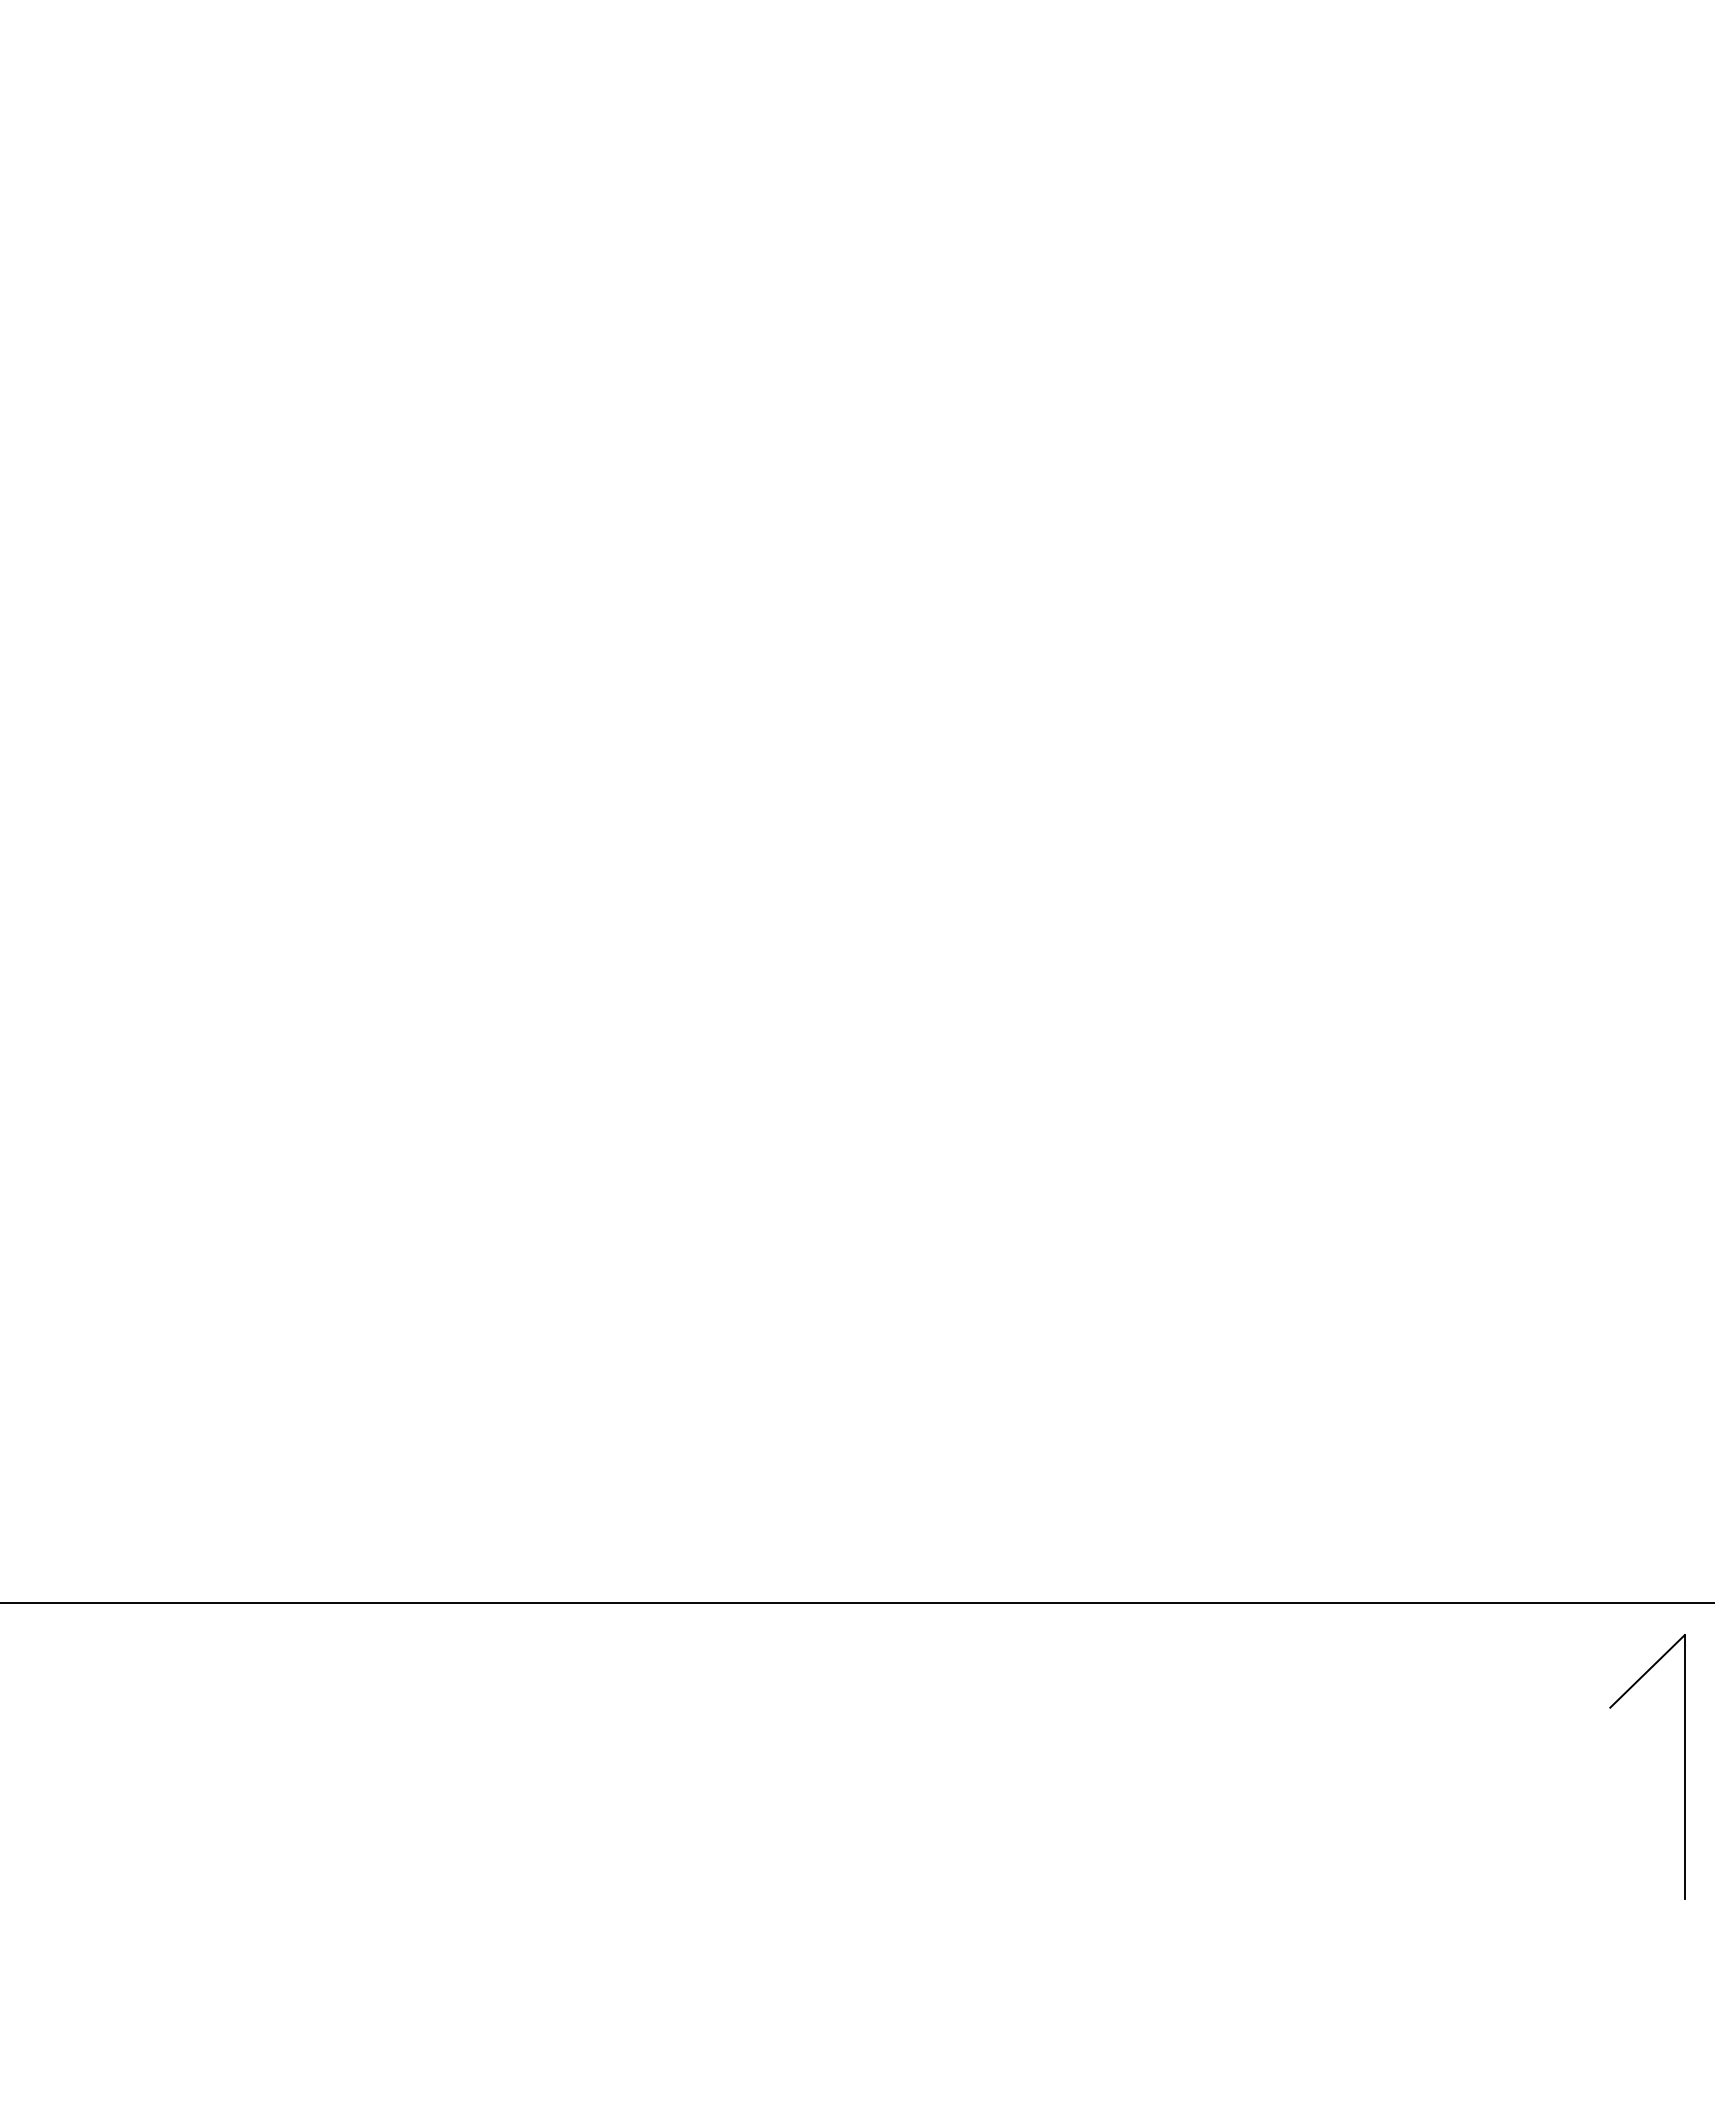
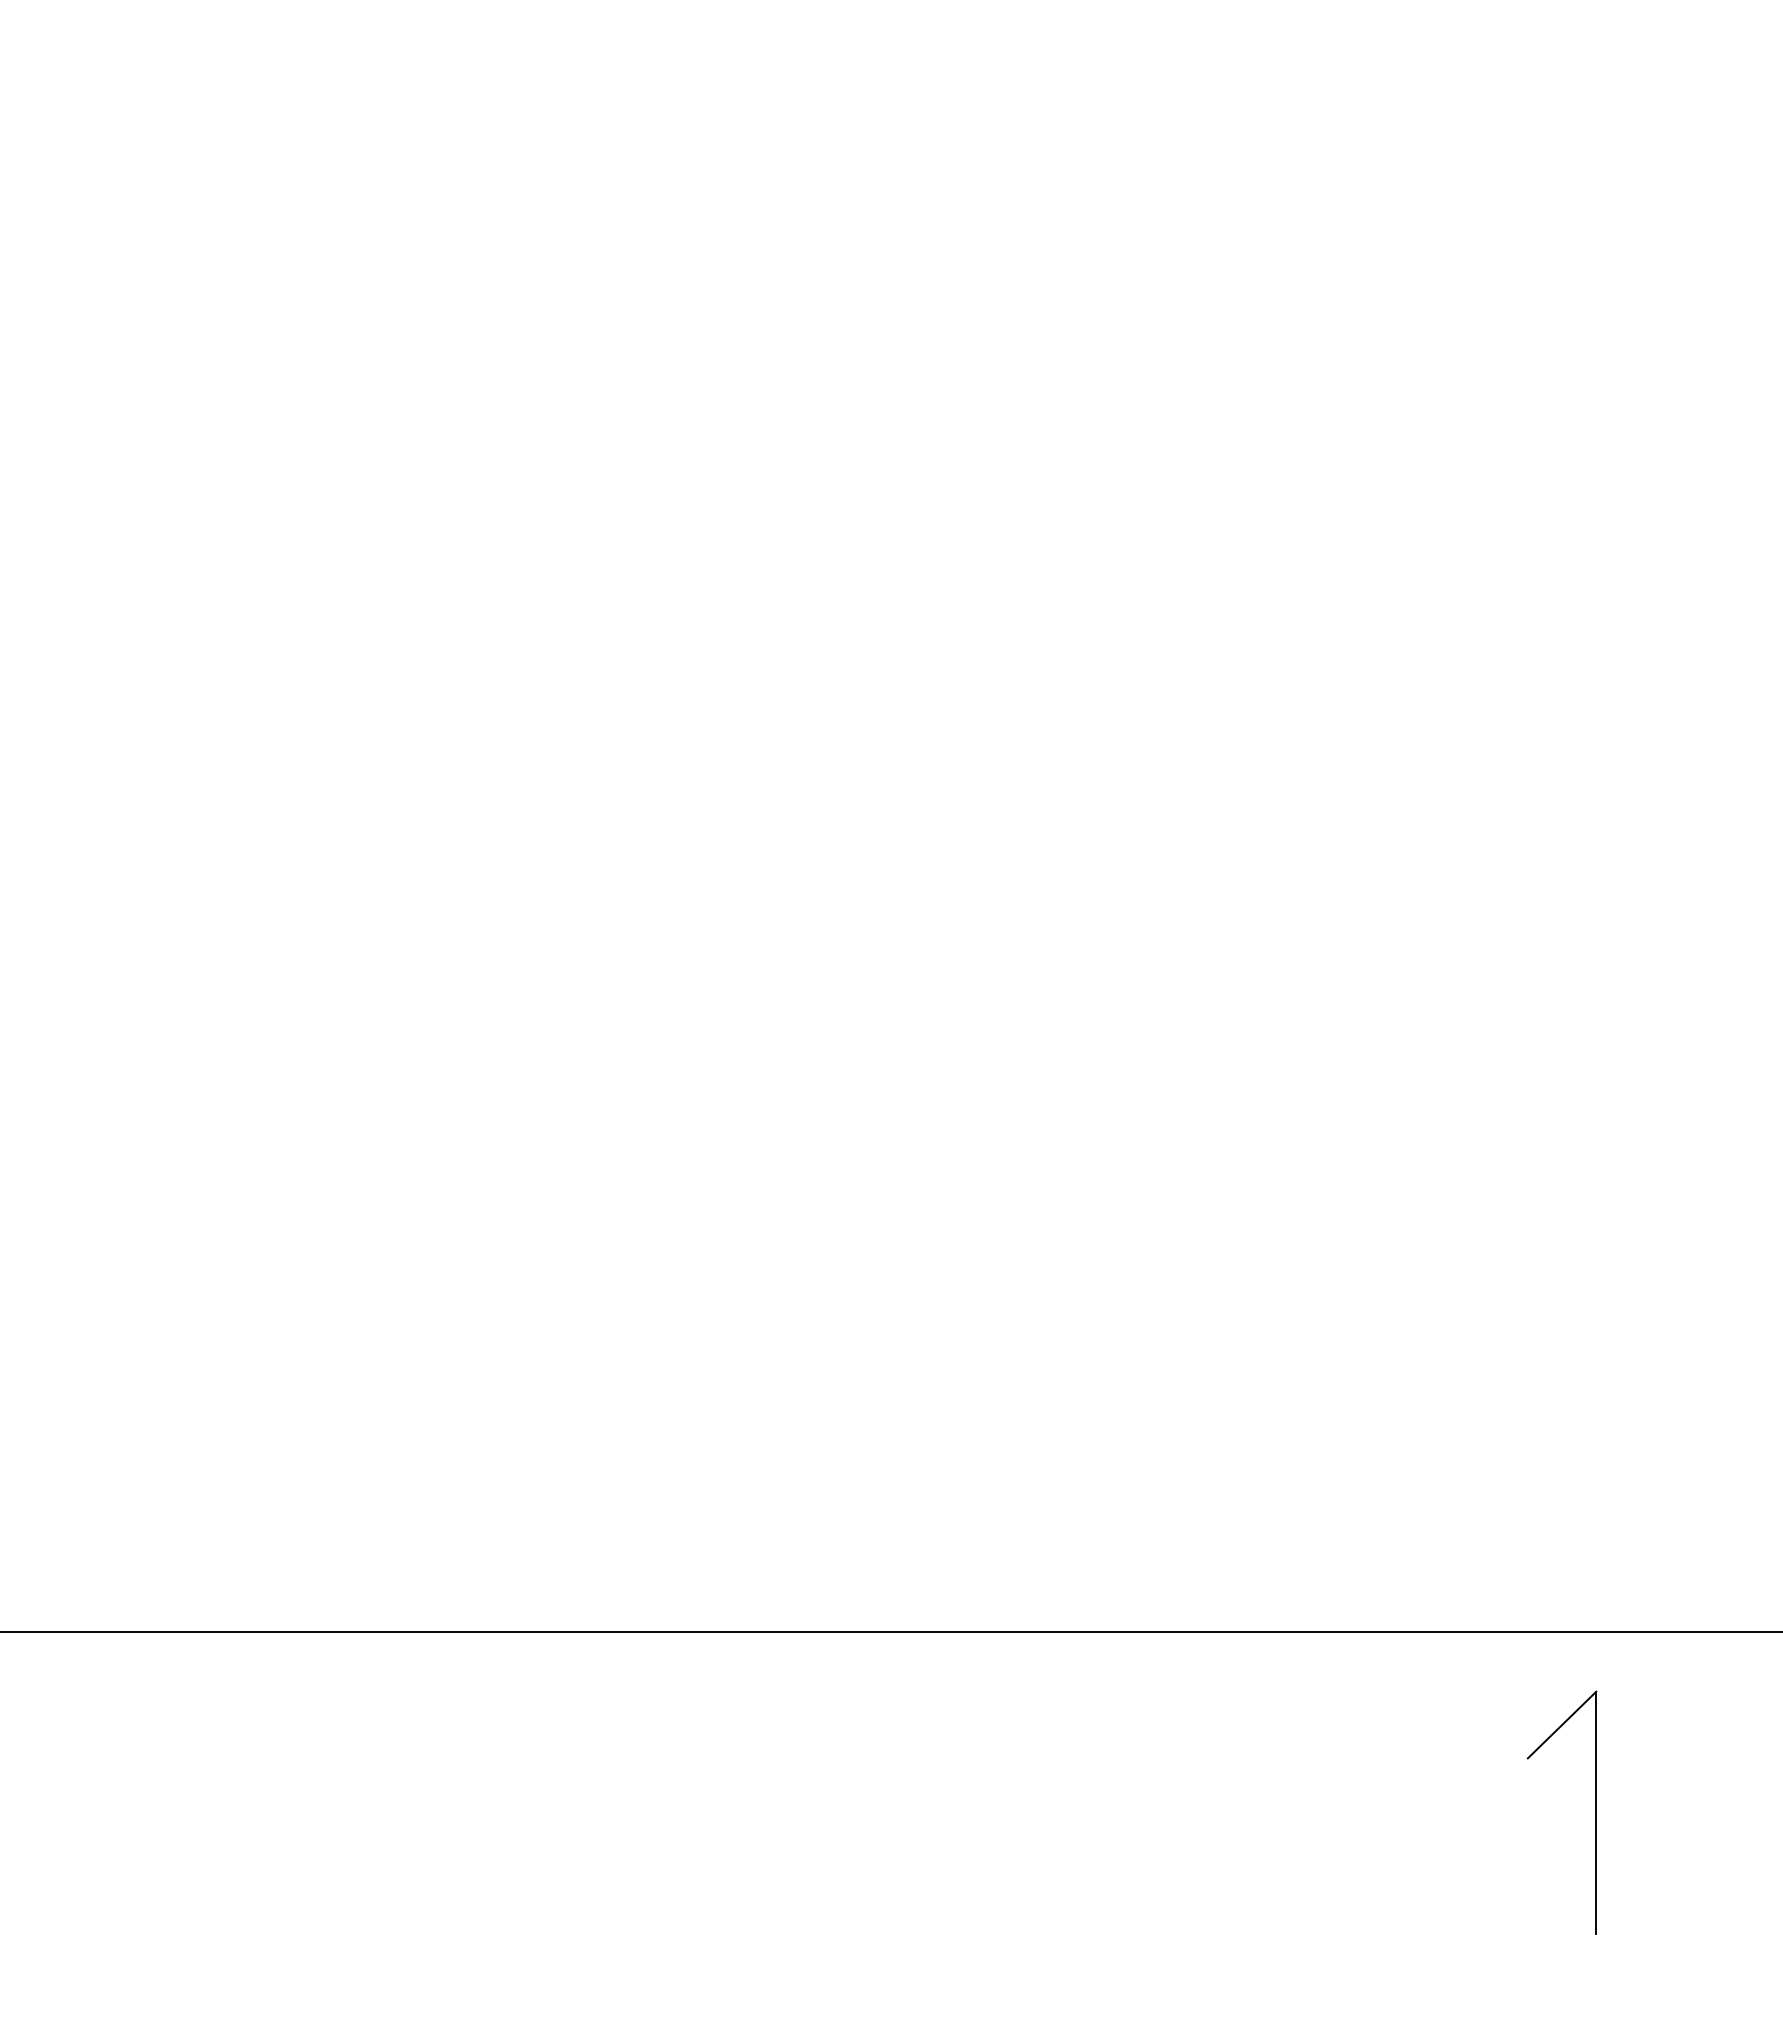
part: (1683, 1766) -> (1595, 1812), moved

